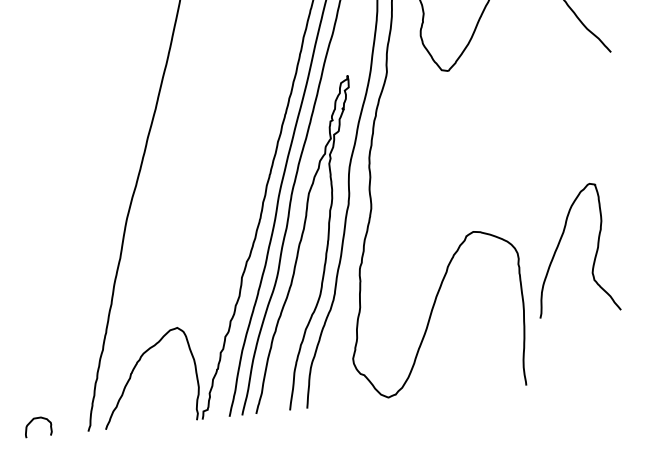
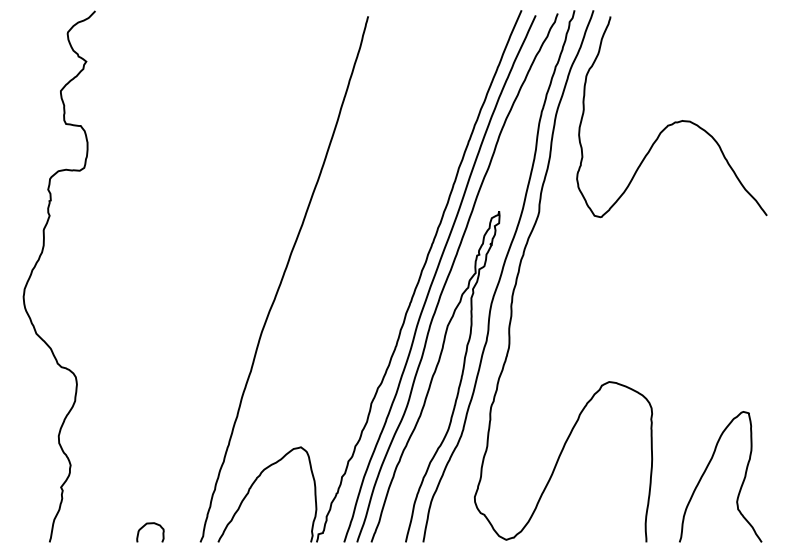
curve: (559, 245) -> (706, 470), moved

